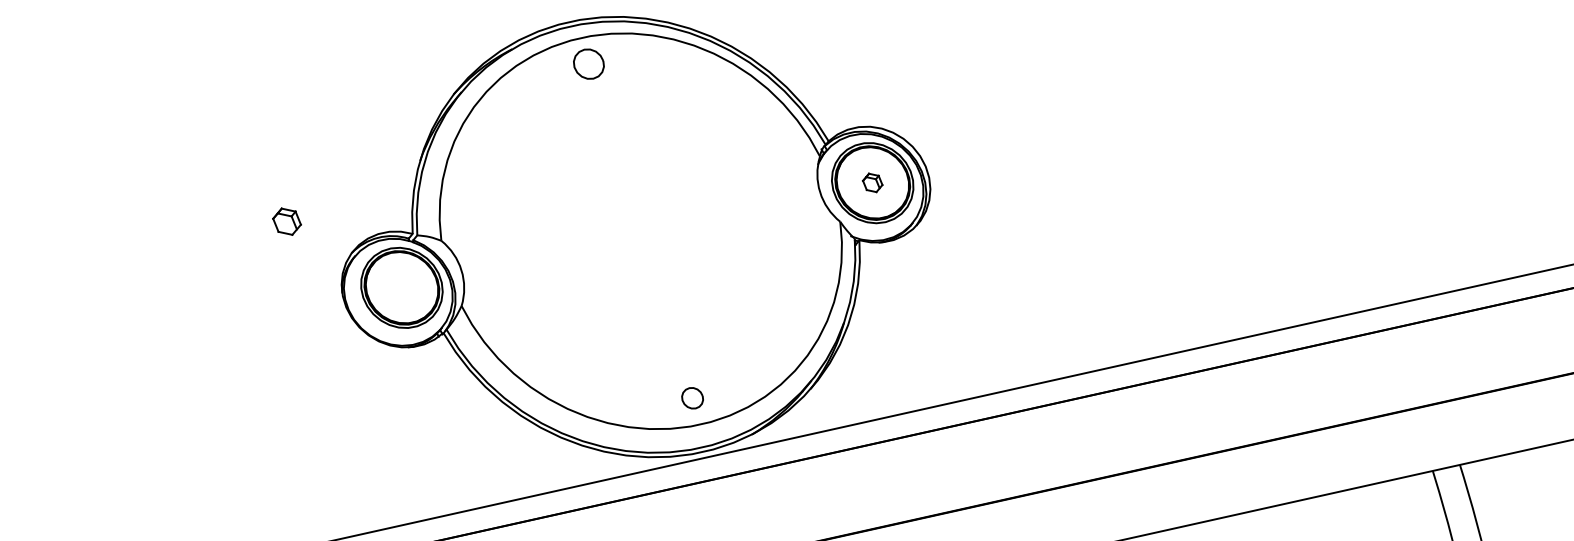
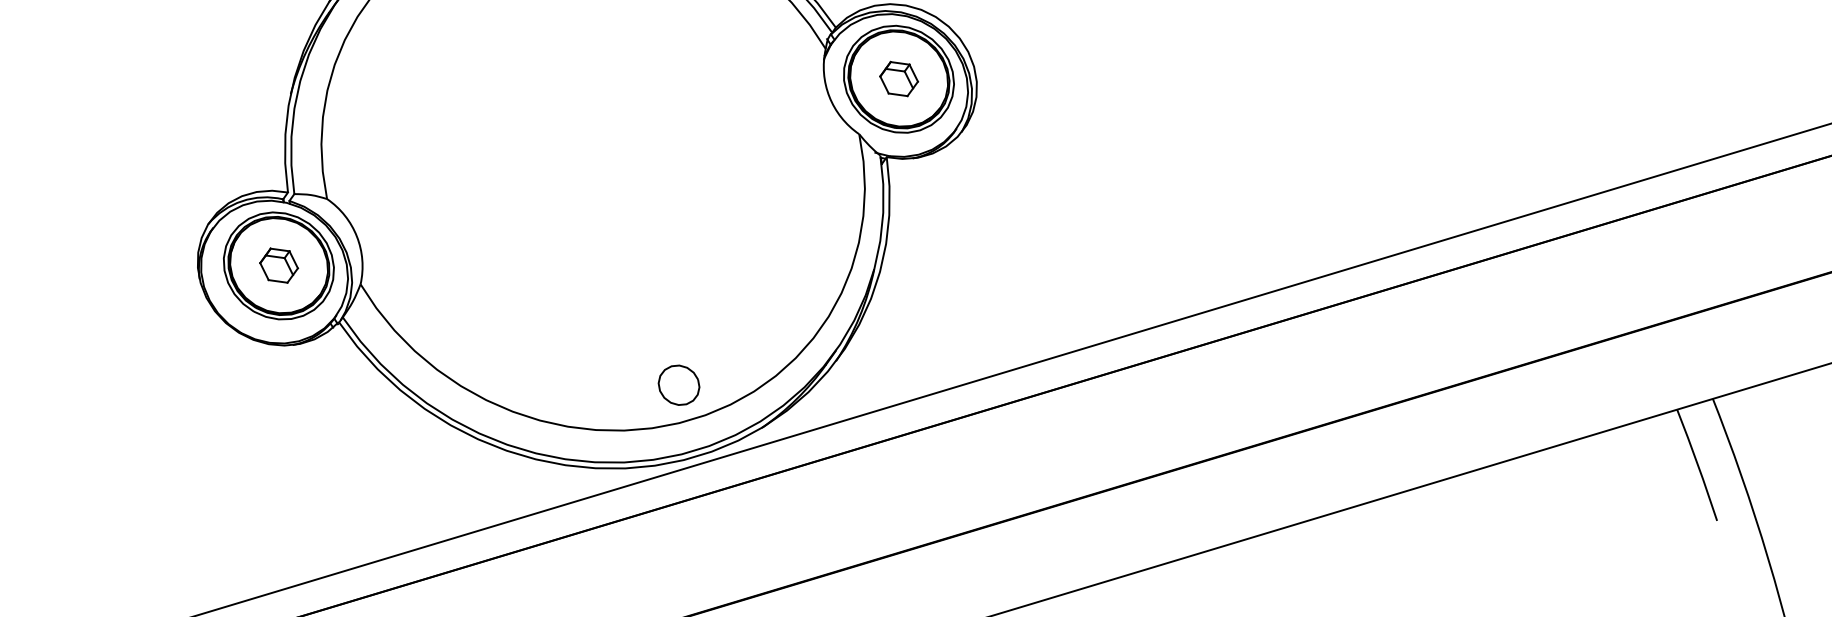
part: (872, 182) -> (898, 78), size x1.43
part: (286, 221) -> (278, 265), moved
part: (692, 397) -> (678, 384), size x1.43

